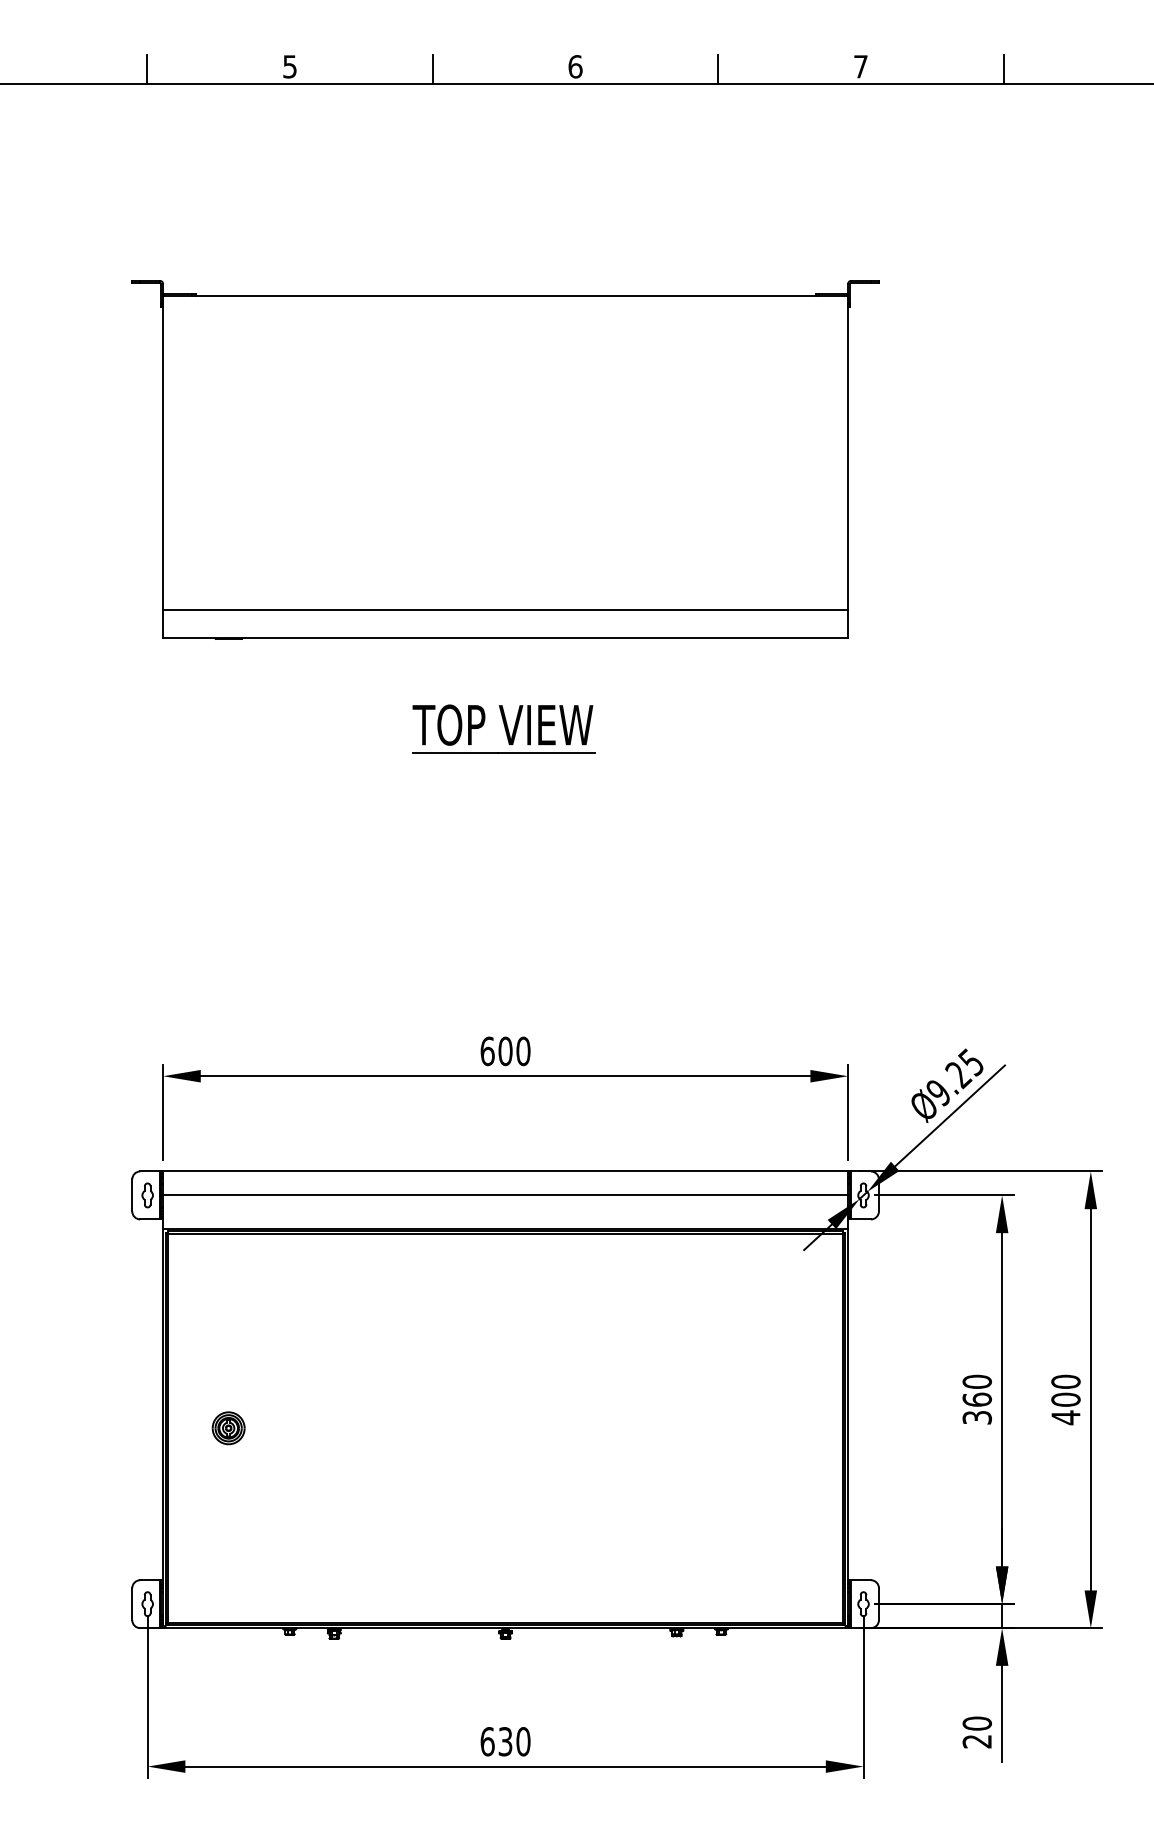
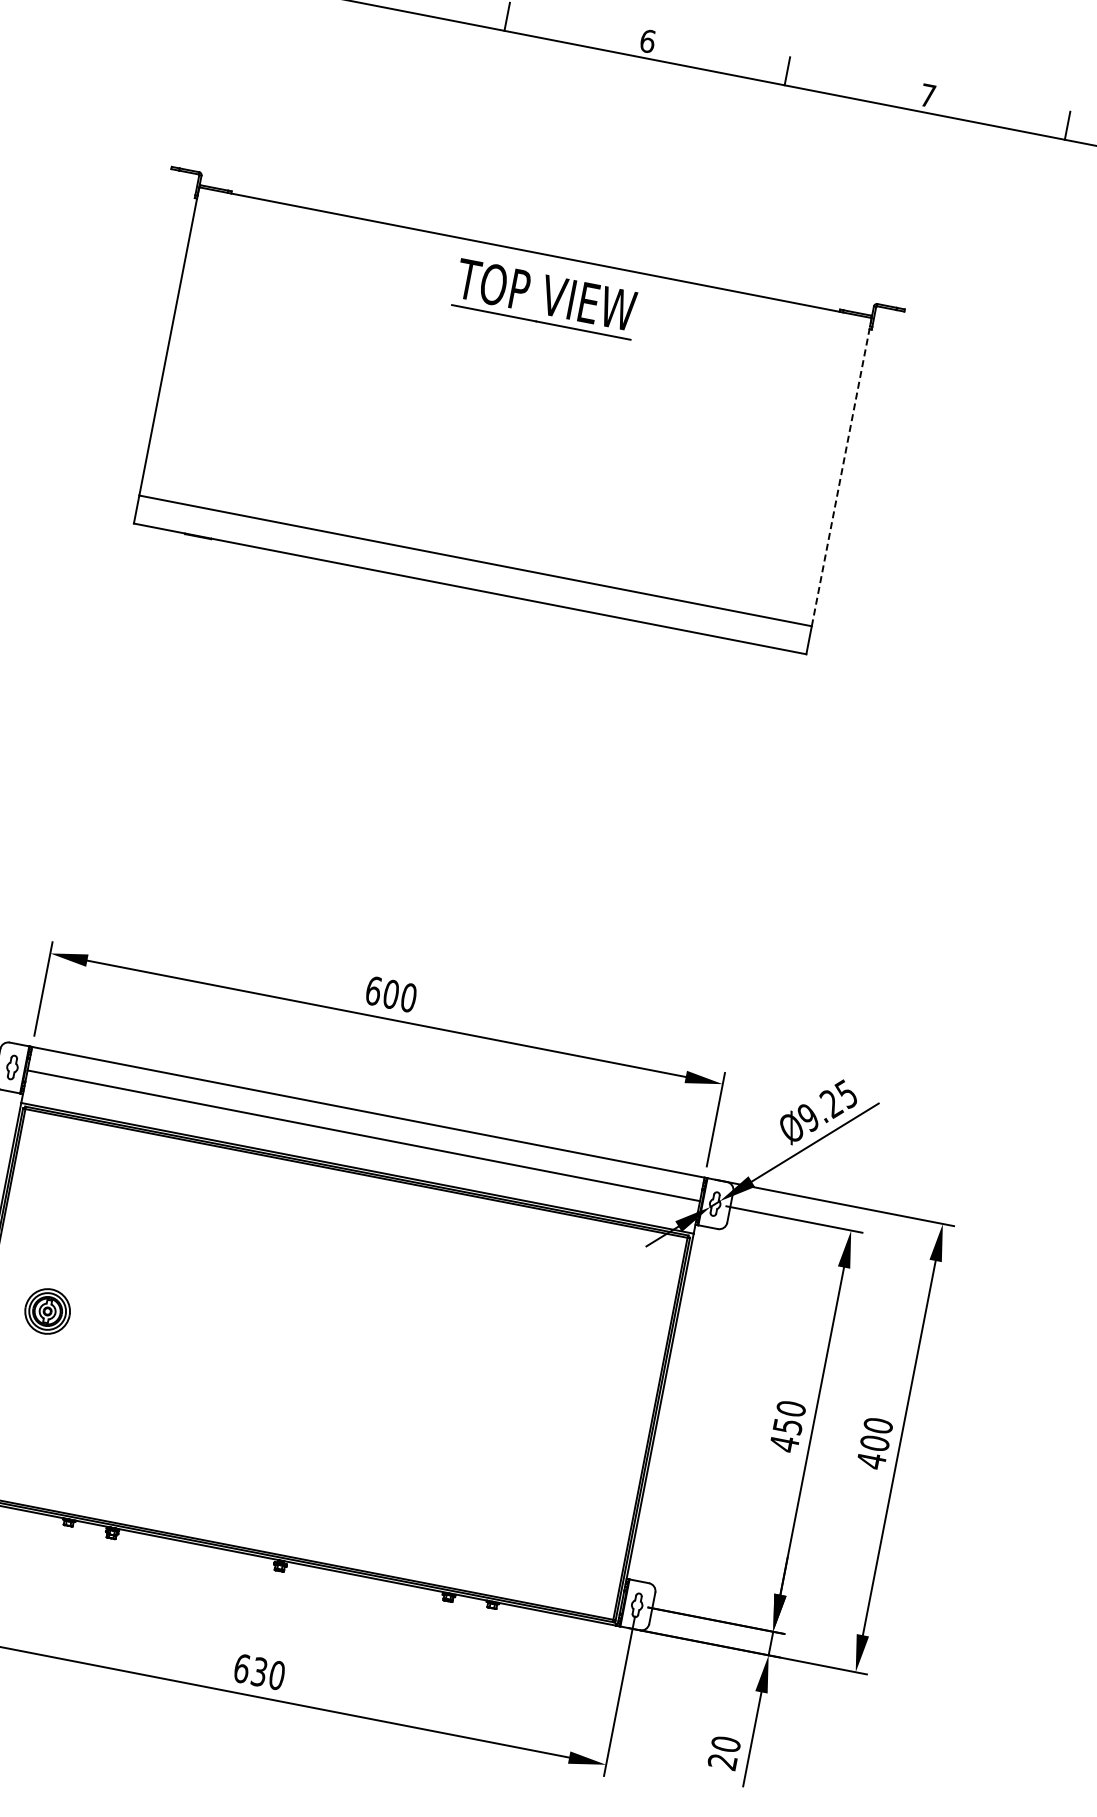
line: (848, 452) -> (842, 471), solid -> dashed
part: (503, 728) -> (545, 298), moved
text: (977, 1408) -> (786, 1435), 360 -> 450
part: (228, 1428) -> (47, 1311), size x1.4

